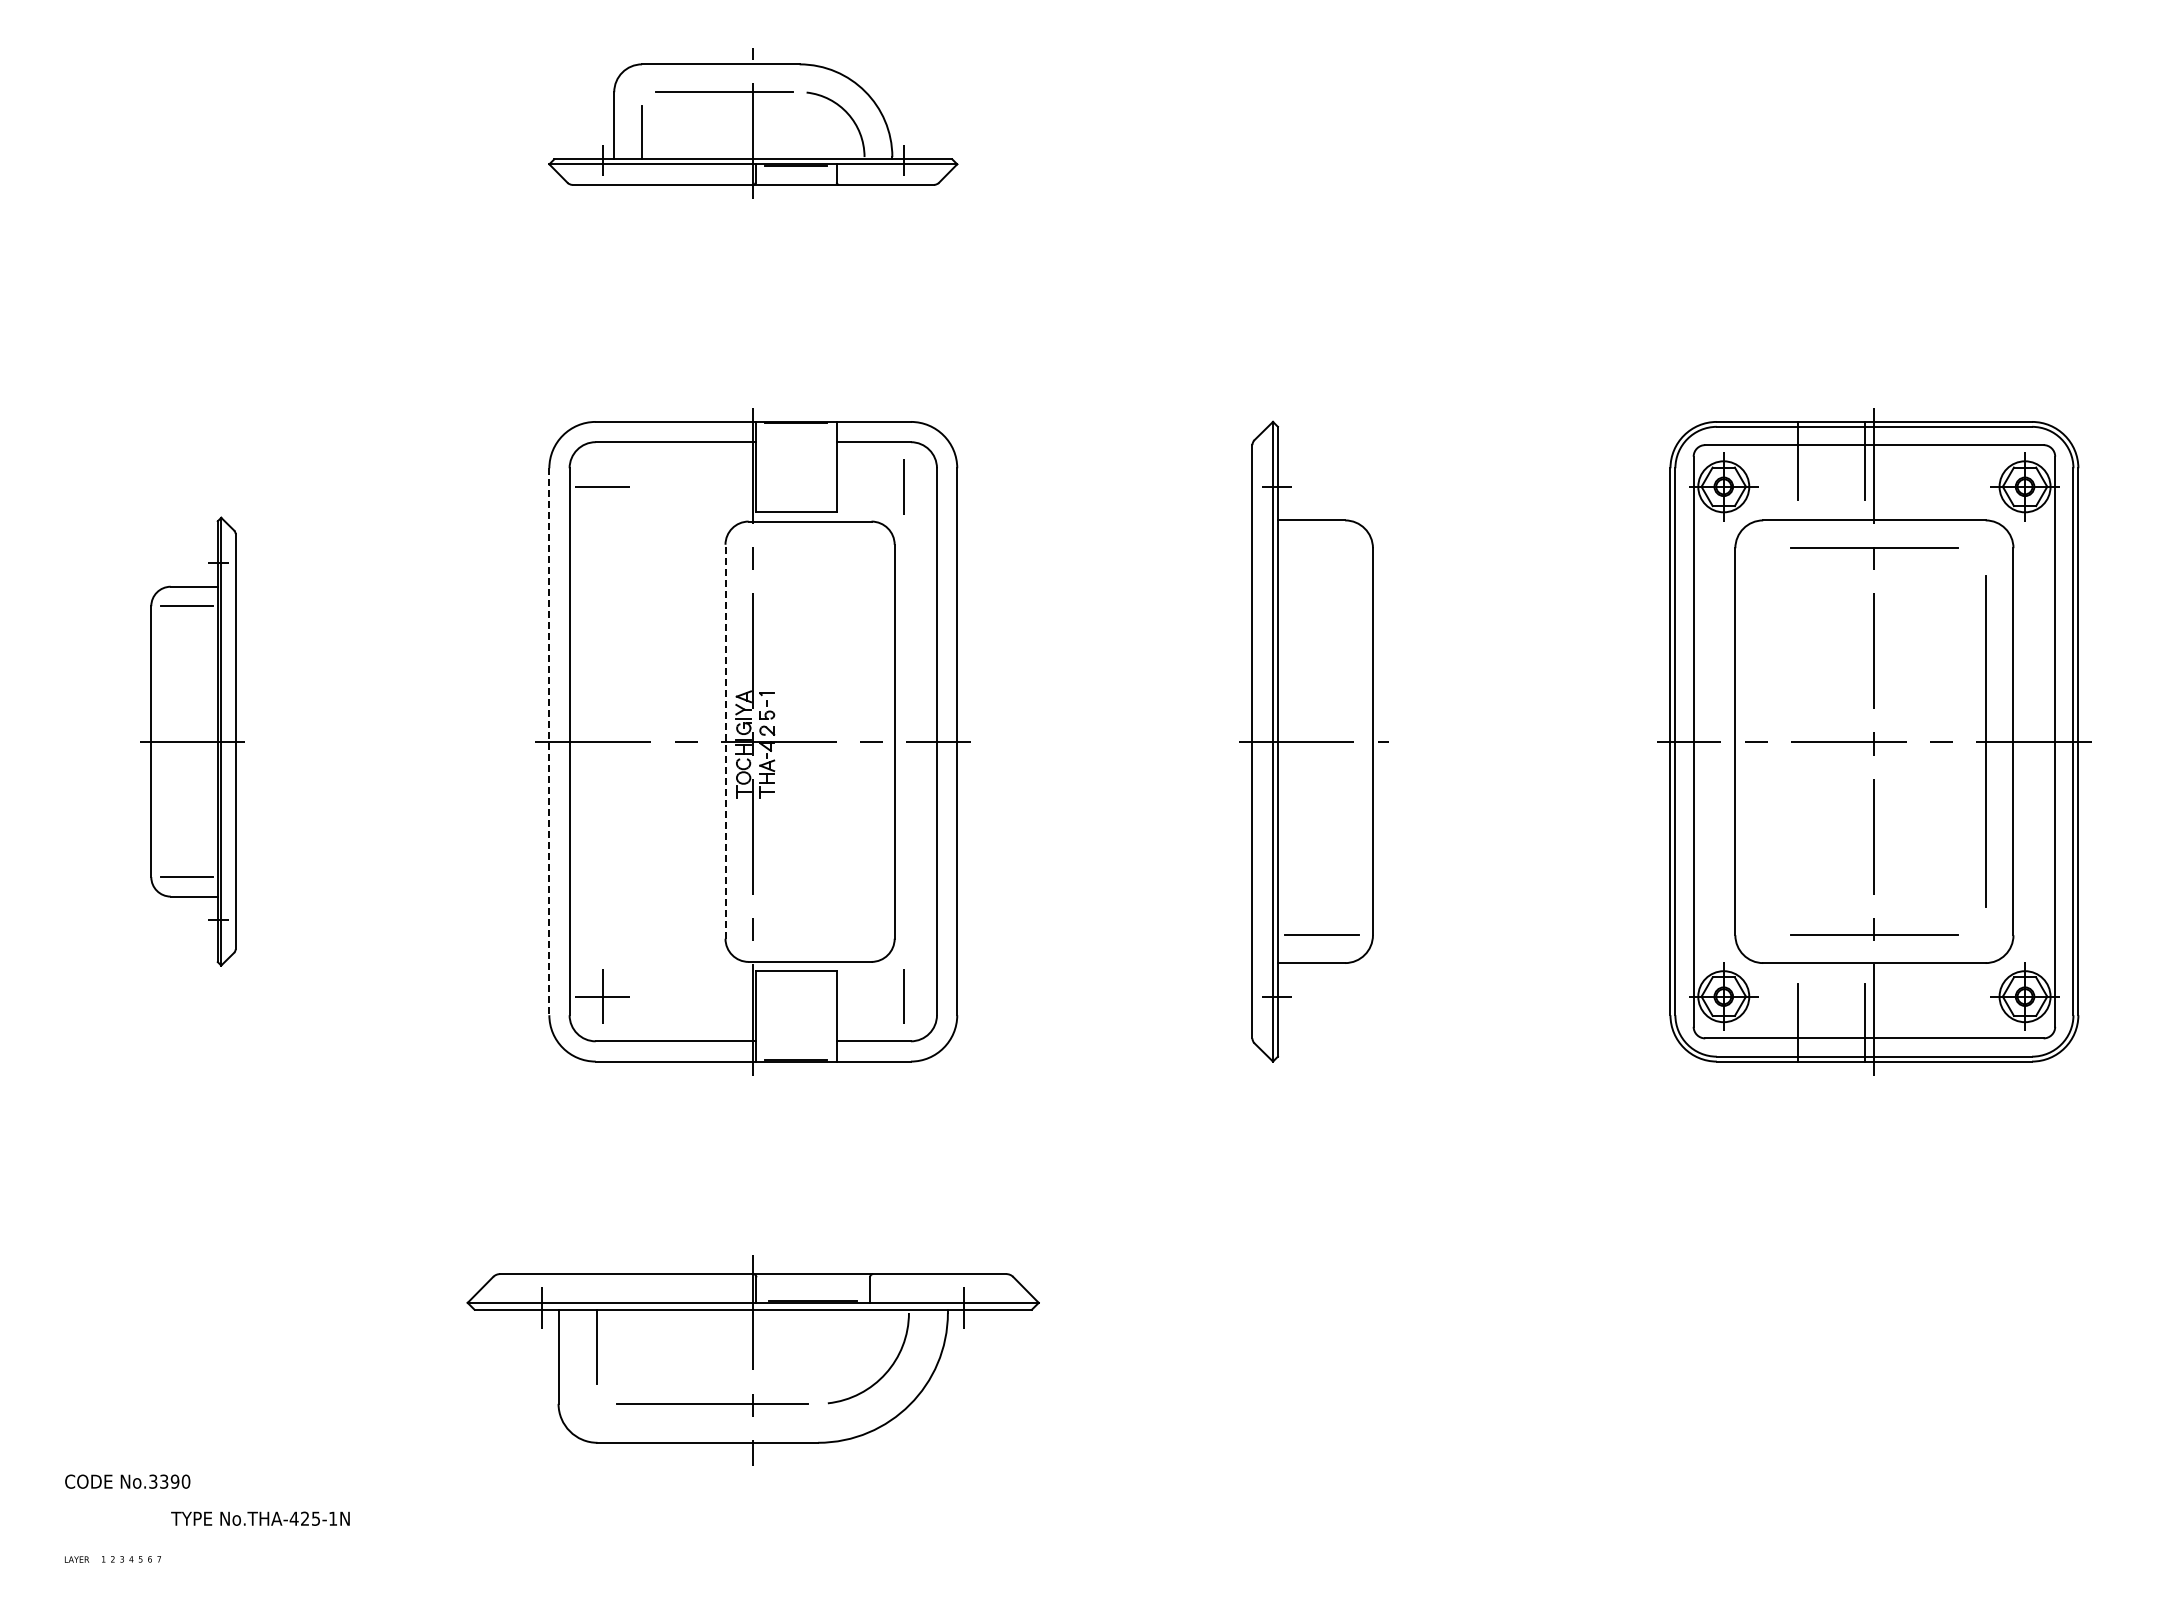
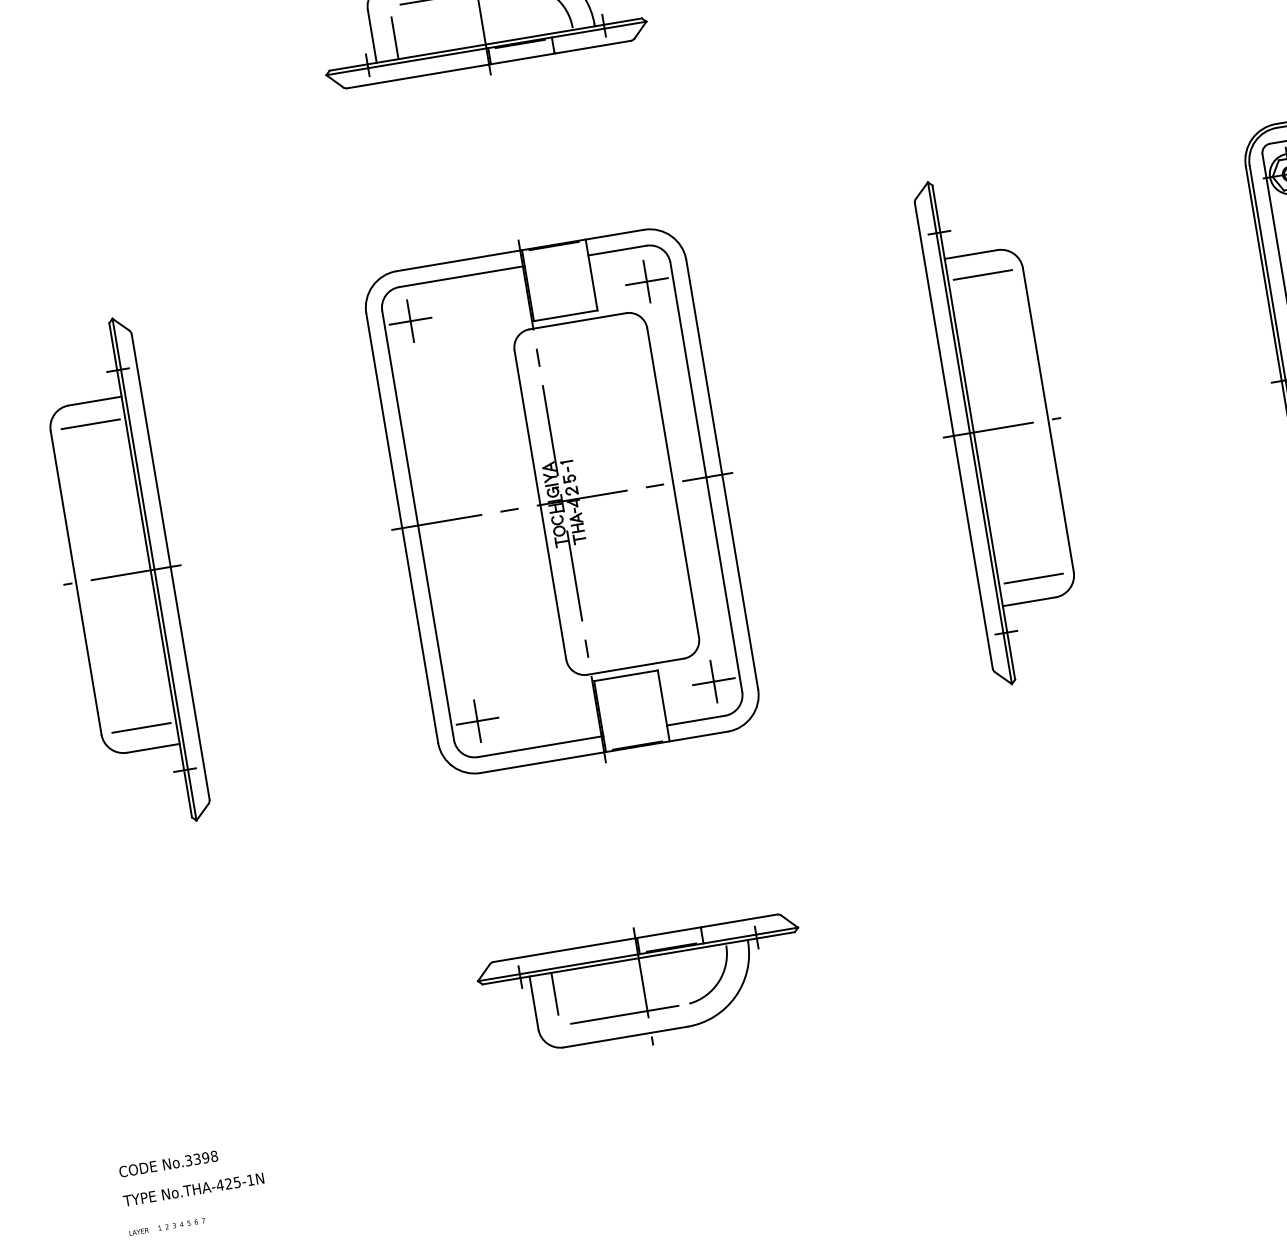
line: (602, 486) -> (410, 320), added
line: (903, 486) -> (646, 281), added
line: (1321, 548) -> (982, 275), added
part: (192, 741) -> (122, 574), size x1.43
line: (725, 741) -> (540, 504), dashed -> solid
line: (549, 742) -> (402, 528), dashed -> solid
line: (903, 996) -> (713, 681), added
part: (753, 1359) -> (643, 986), size x0.71
text: (185, 1481) -> (213, 1156), No.3390 -> No.3398
text: (260, 1518) -> (193, 1189), moved

